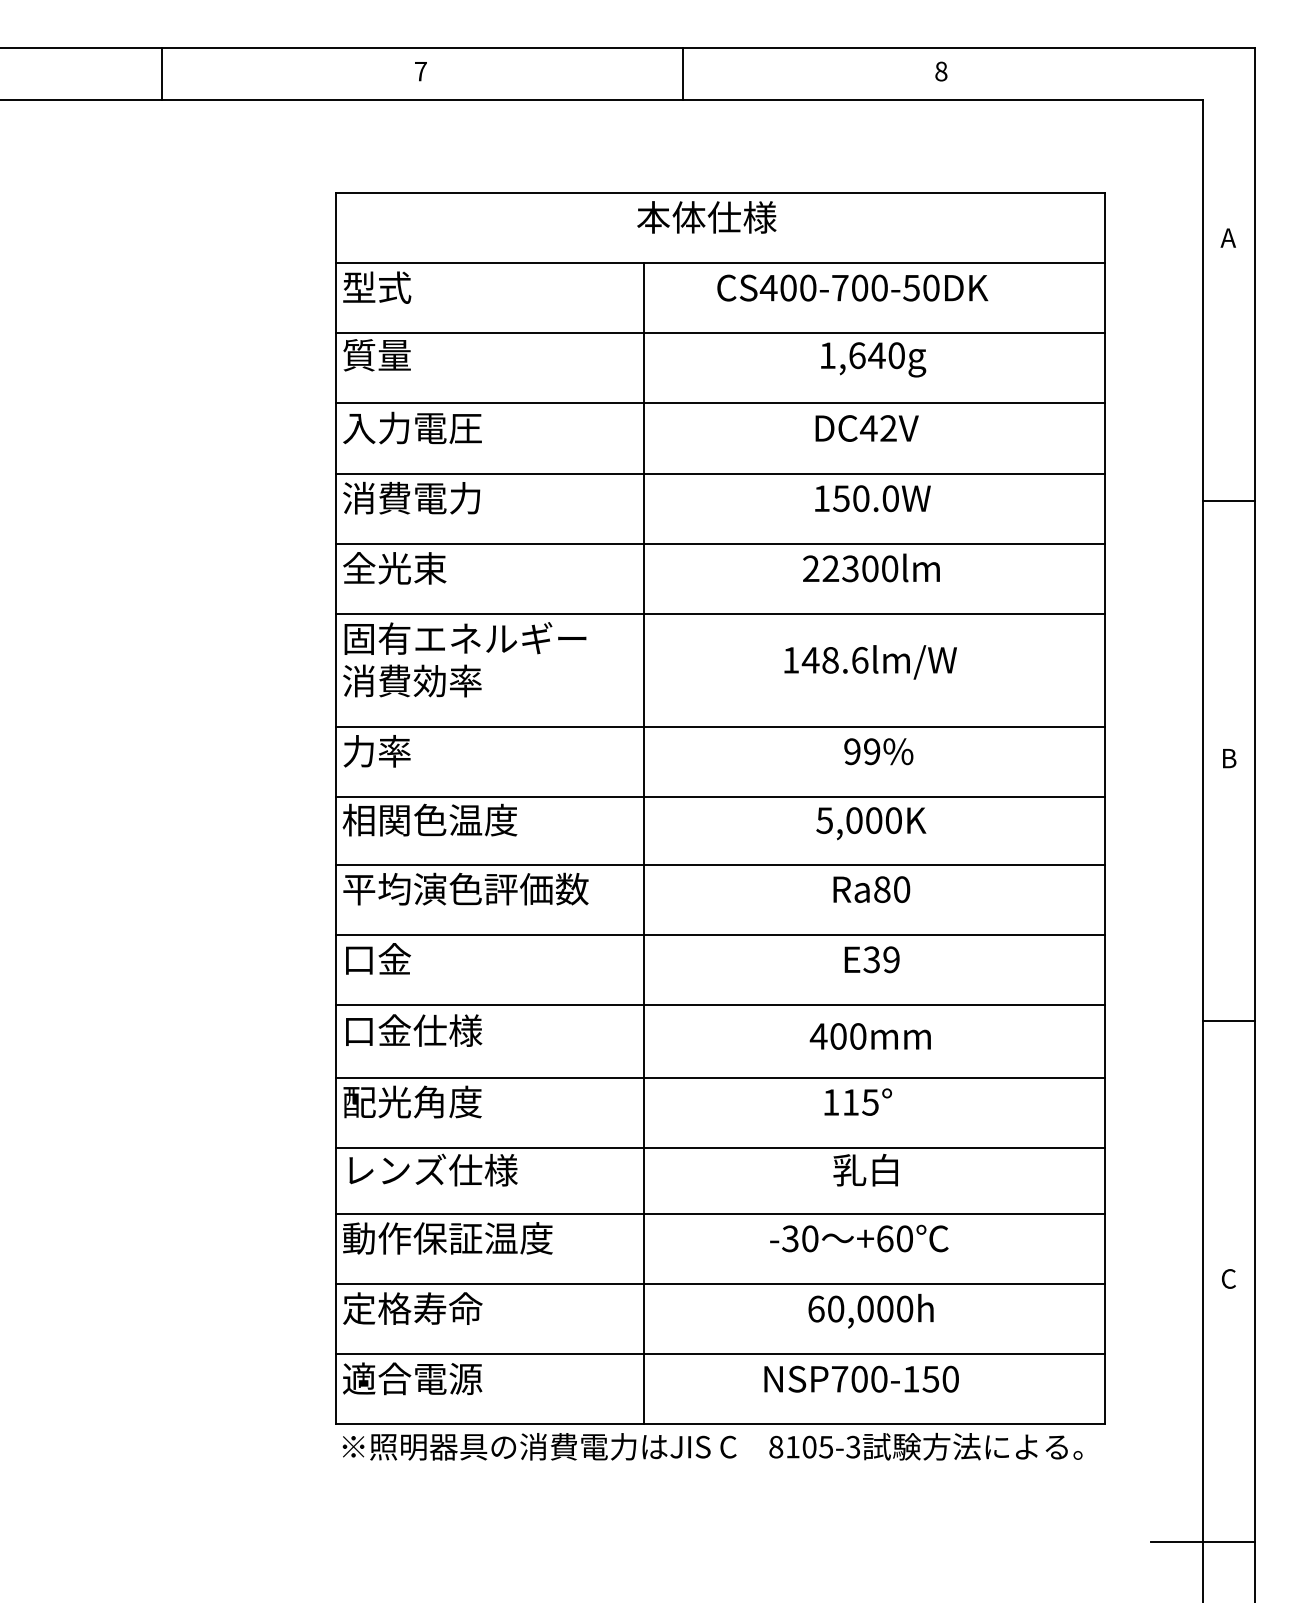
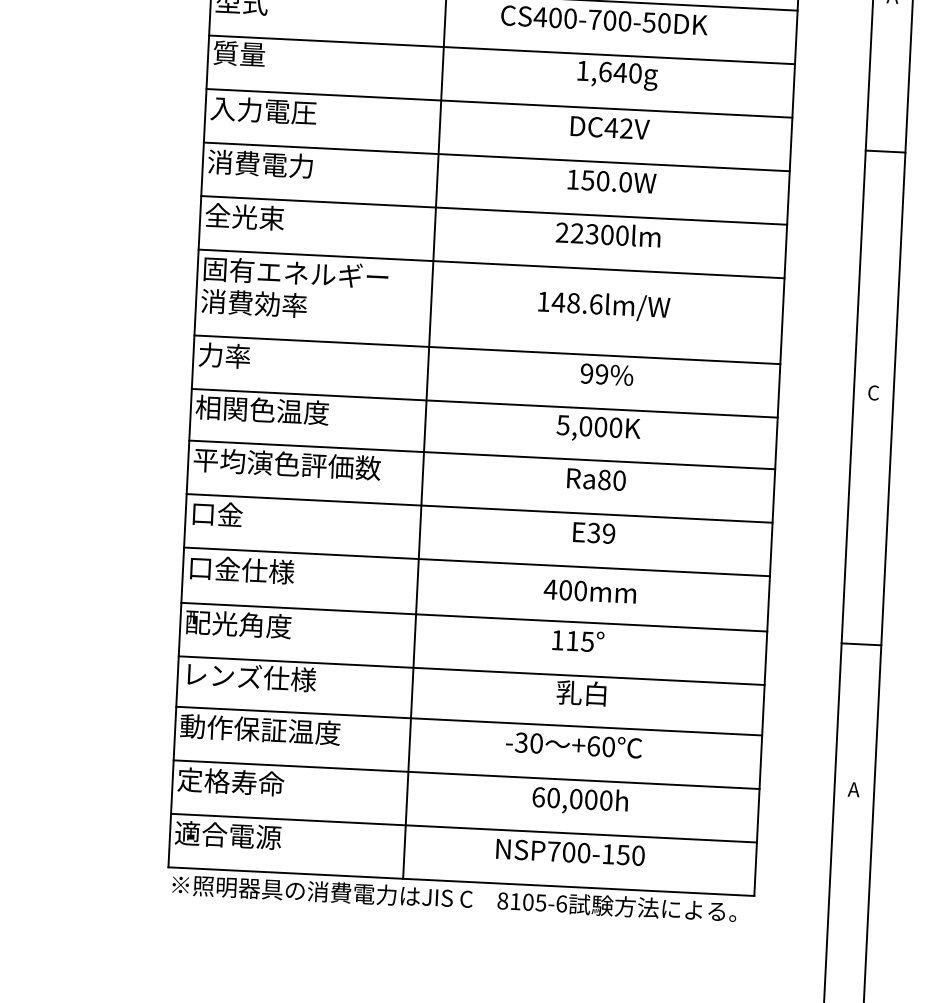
line: (1229, 500) -> (885, 151), moved
text: (1229, 758) -> (874, 392), B -> C
line: (1229, 1021) -> (861, 644), moved
text: (1227, 1278) -> (853, 789), C -> A
text: (853, 1446) -> (561, 903), 8105-3 -> 8105-6
line: (1202, 1541) -> (824, 988), removed

